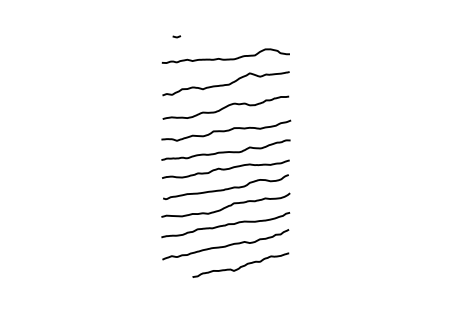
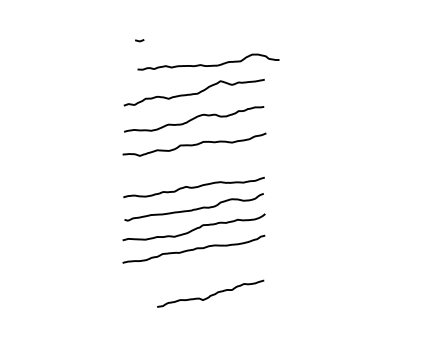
curve: (225, 58) -> (208, 64), moved
curve: (225, 151) -> (193, 167), removed
curve: (225, 245) -> (193, 271), removed

